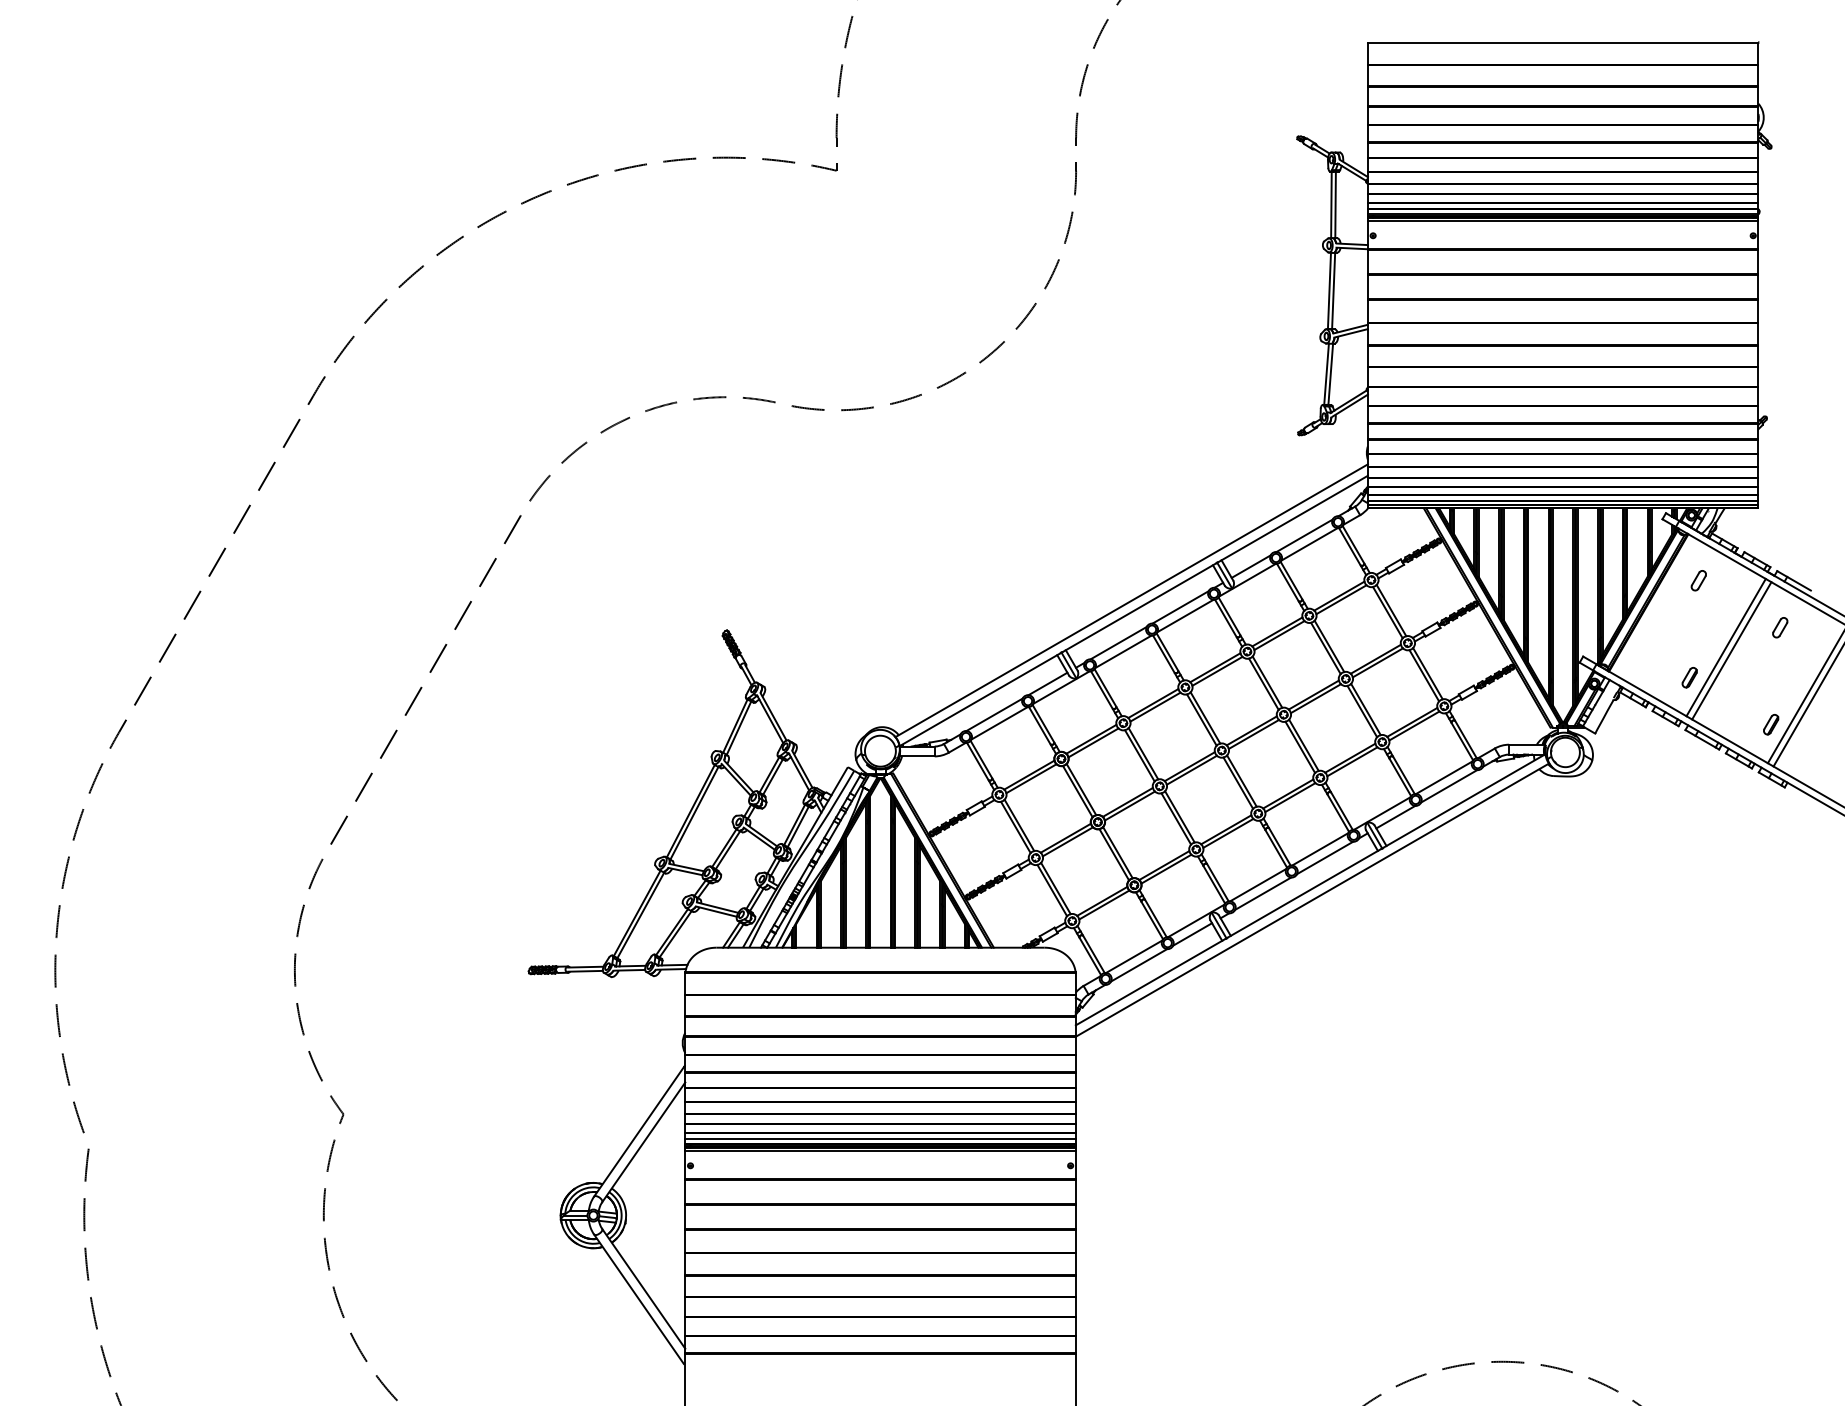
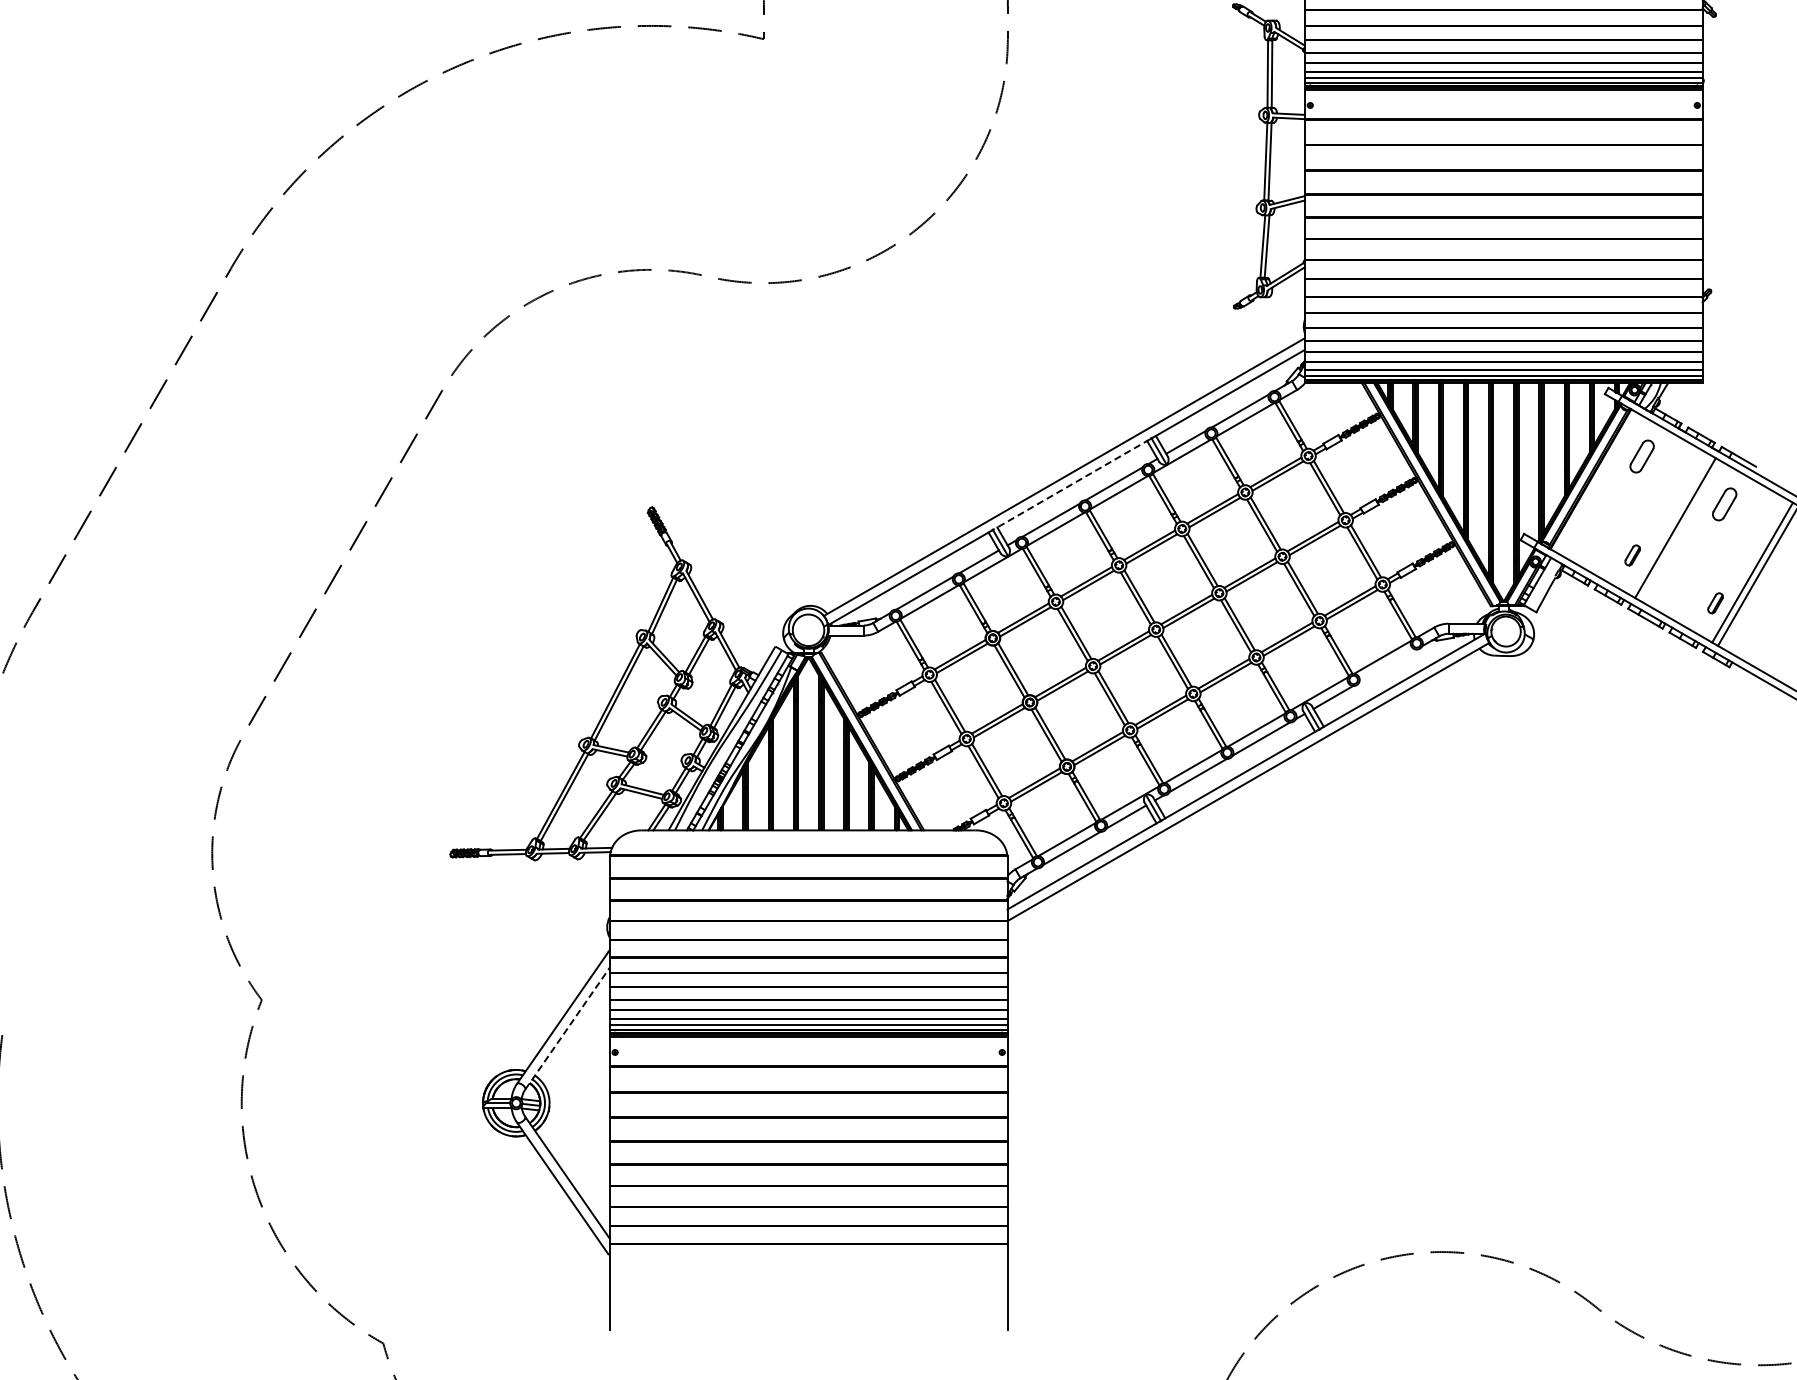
part: (1698, 580) -> (1641, 456), size x1.6
line: (1138, 607) -> (1071, 483), solid -> dashed
part: (1780, 627) -> (1725, 504), size x1.6
line: (1725, 647) -> (1669, 524), removed
line: (1449, 786) -> (1388, 666), removed
line: (643, 1142) -> (567, 1028), solid -> dashed

